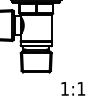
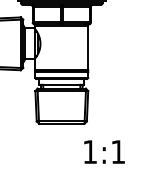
text: (73, 88) -> (104, 151), moved

